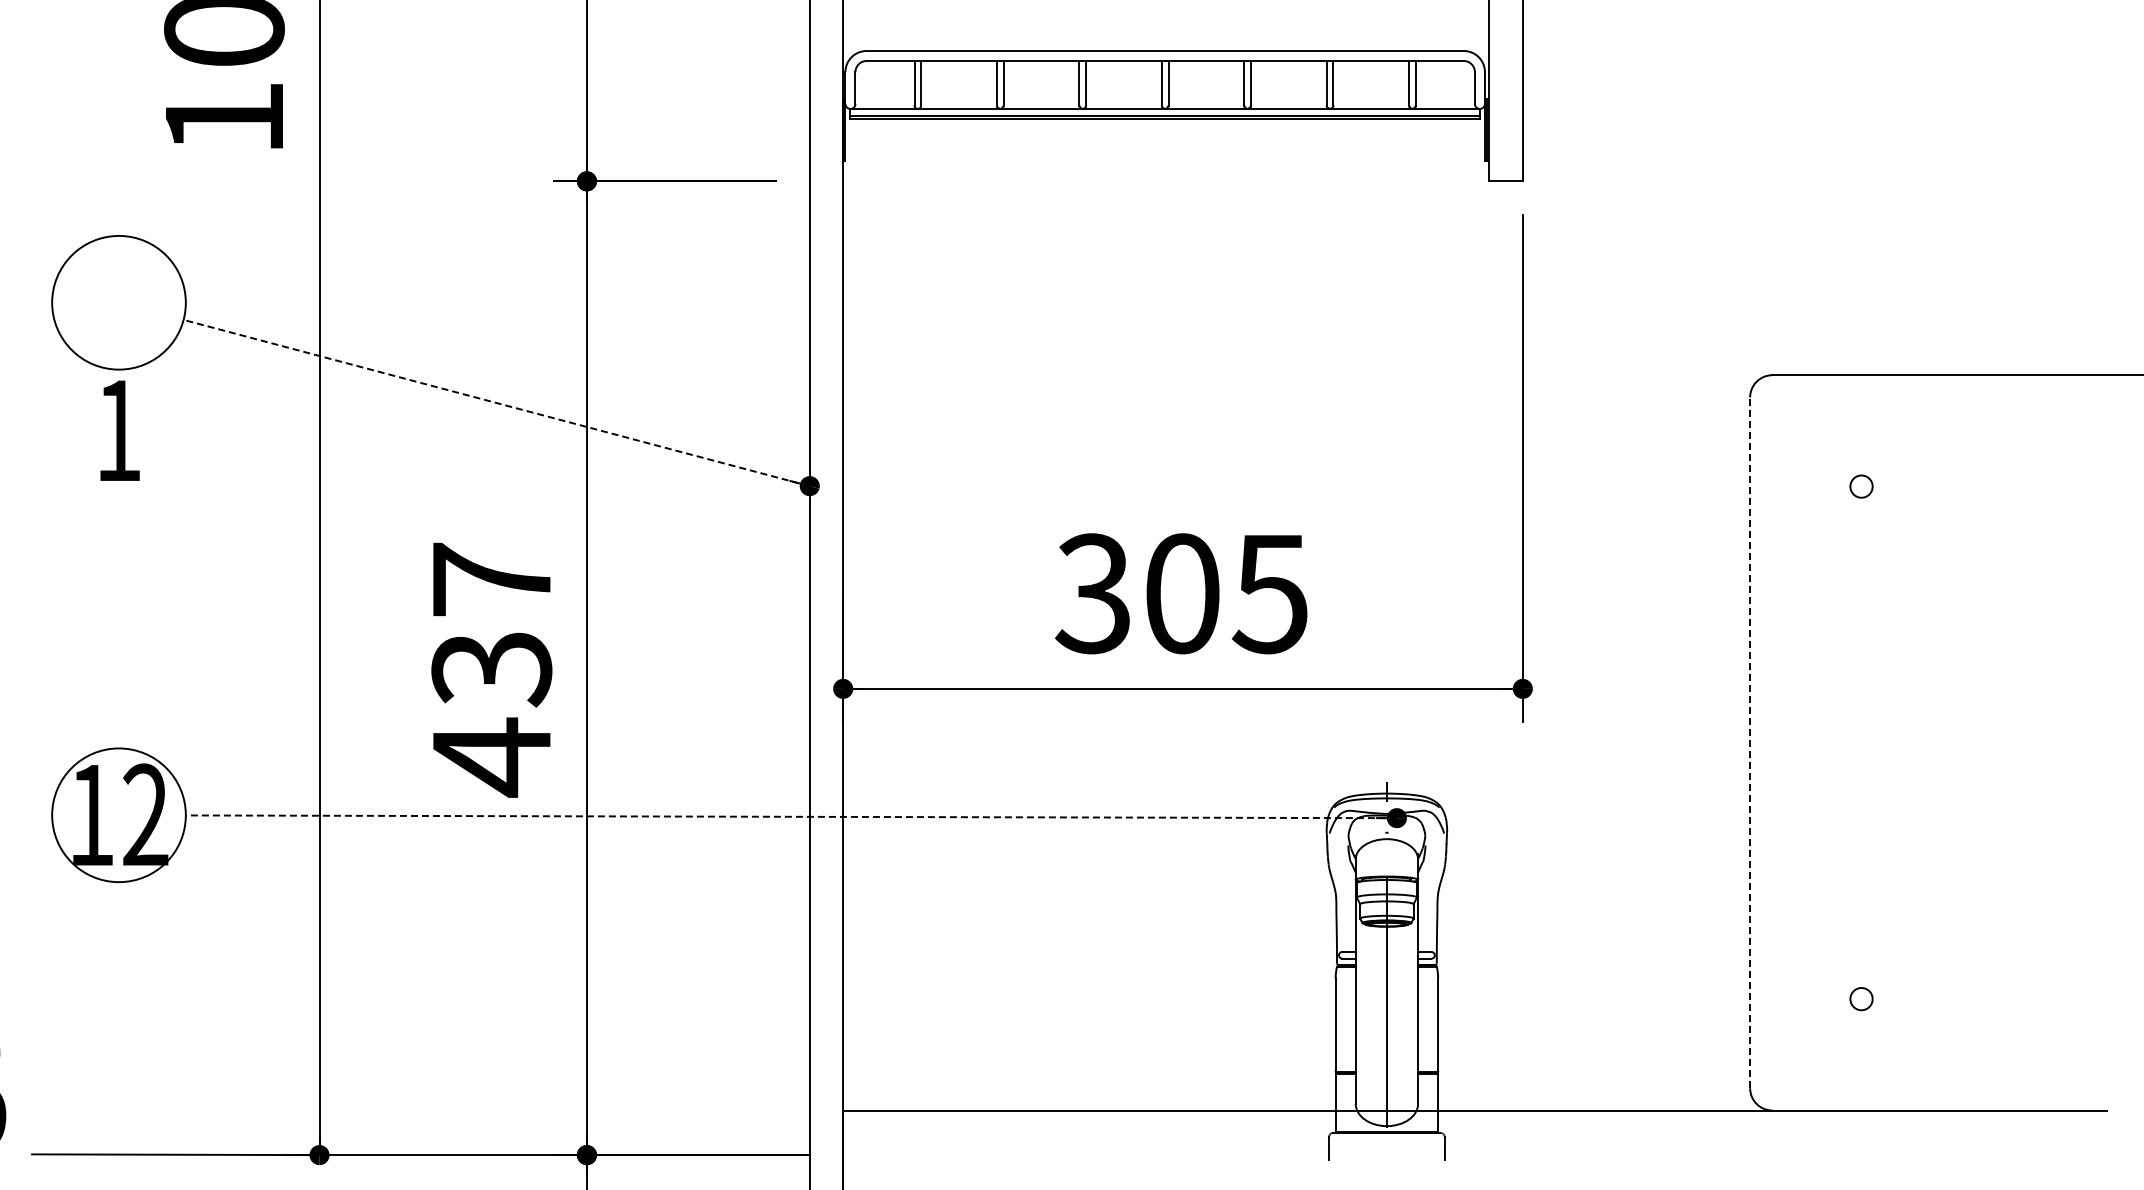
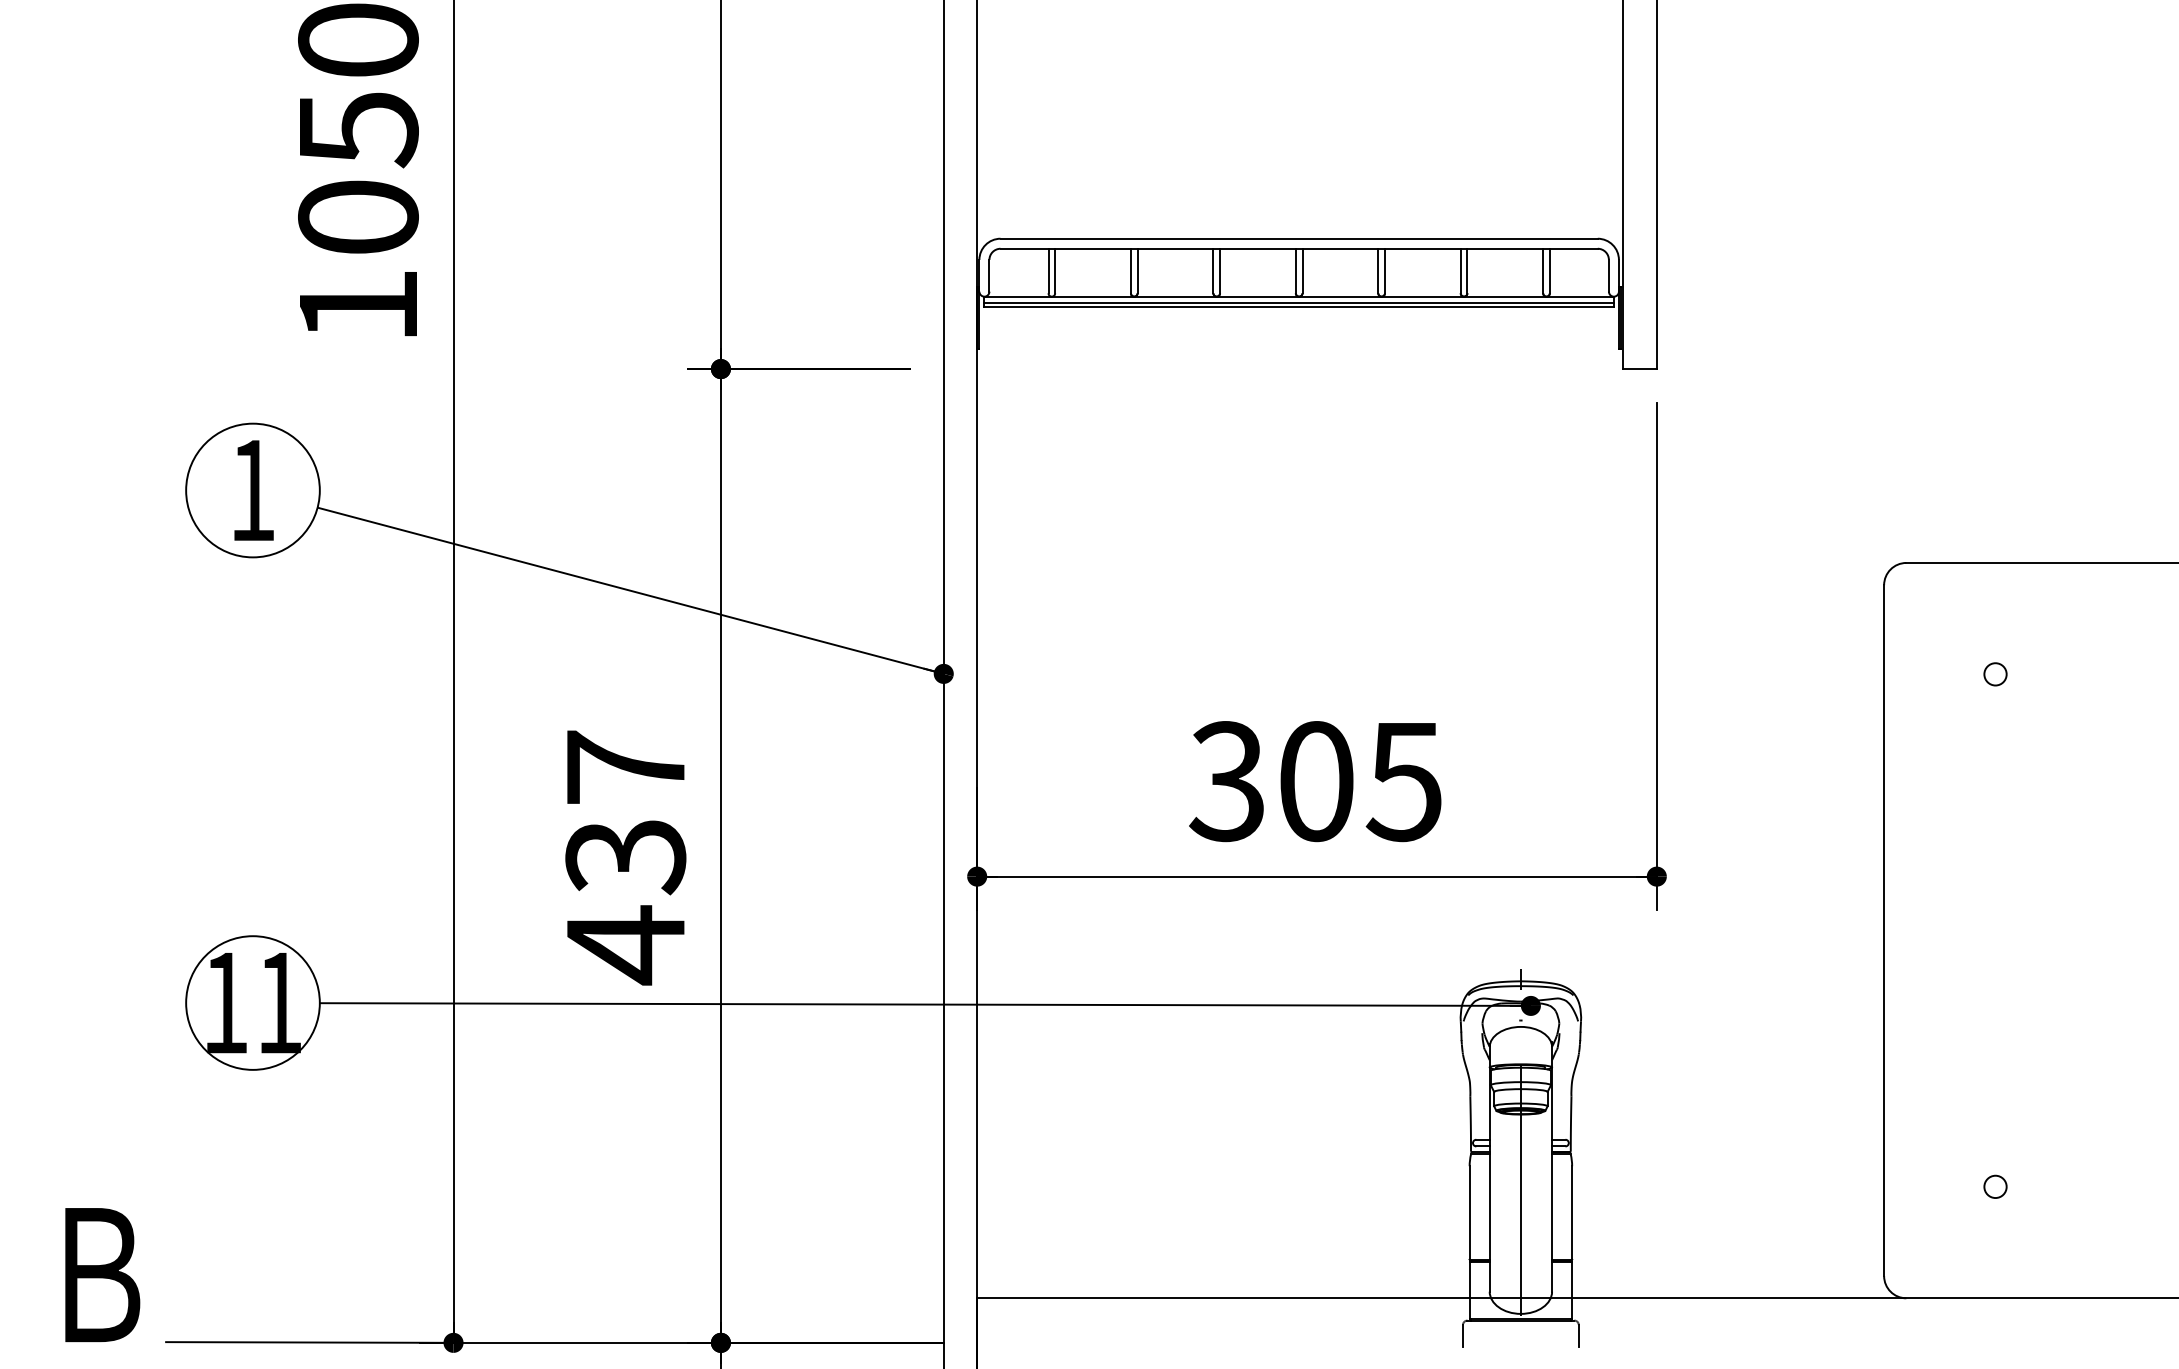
line: (496, 402) -> (630, 590), dashed -> solid
text: (119, 430) -> (253, 490), moved
line: (1750, 742) -> (1884, 930), dashed -> solid
text: (145, 814) -> (279, 1002), 12 -> 11
line: (791, 816) -> (925, 1004), dashed -> solid

